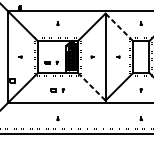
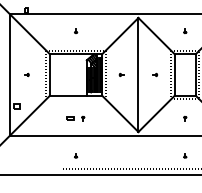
line: (119, 27) -> (156, 36), dashed -> solid
part: (51, 62) -> (67, 82), removed
line: (91, 86) -> (120, 113), dashed -> solid

